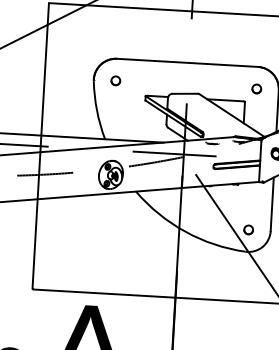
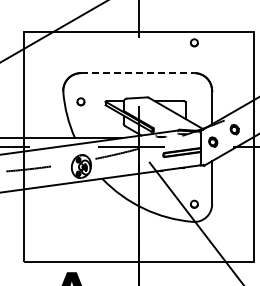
line: (187, 63) -> (137, 73), solid -> dashed
part: (115, 80) -> (80, 101), moved
part: (256, 88) -> (194, 42), moved

